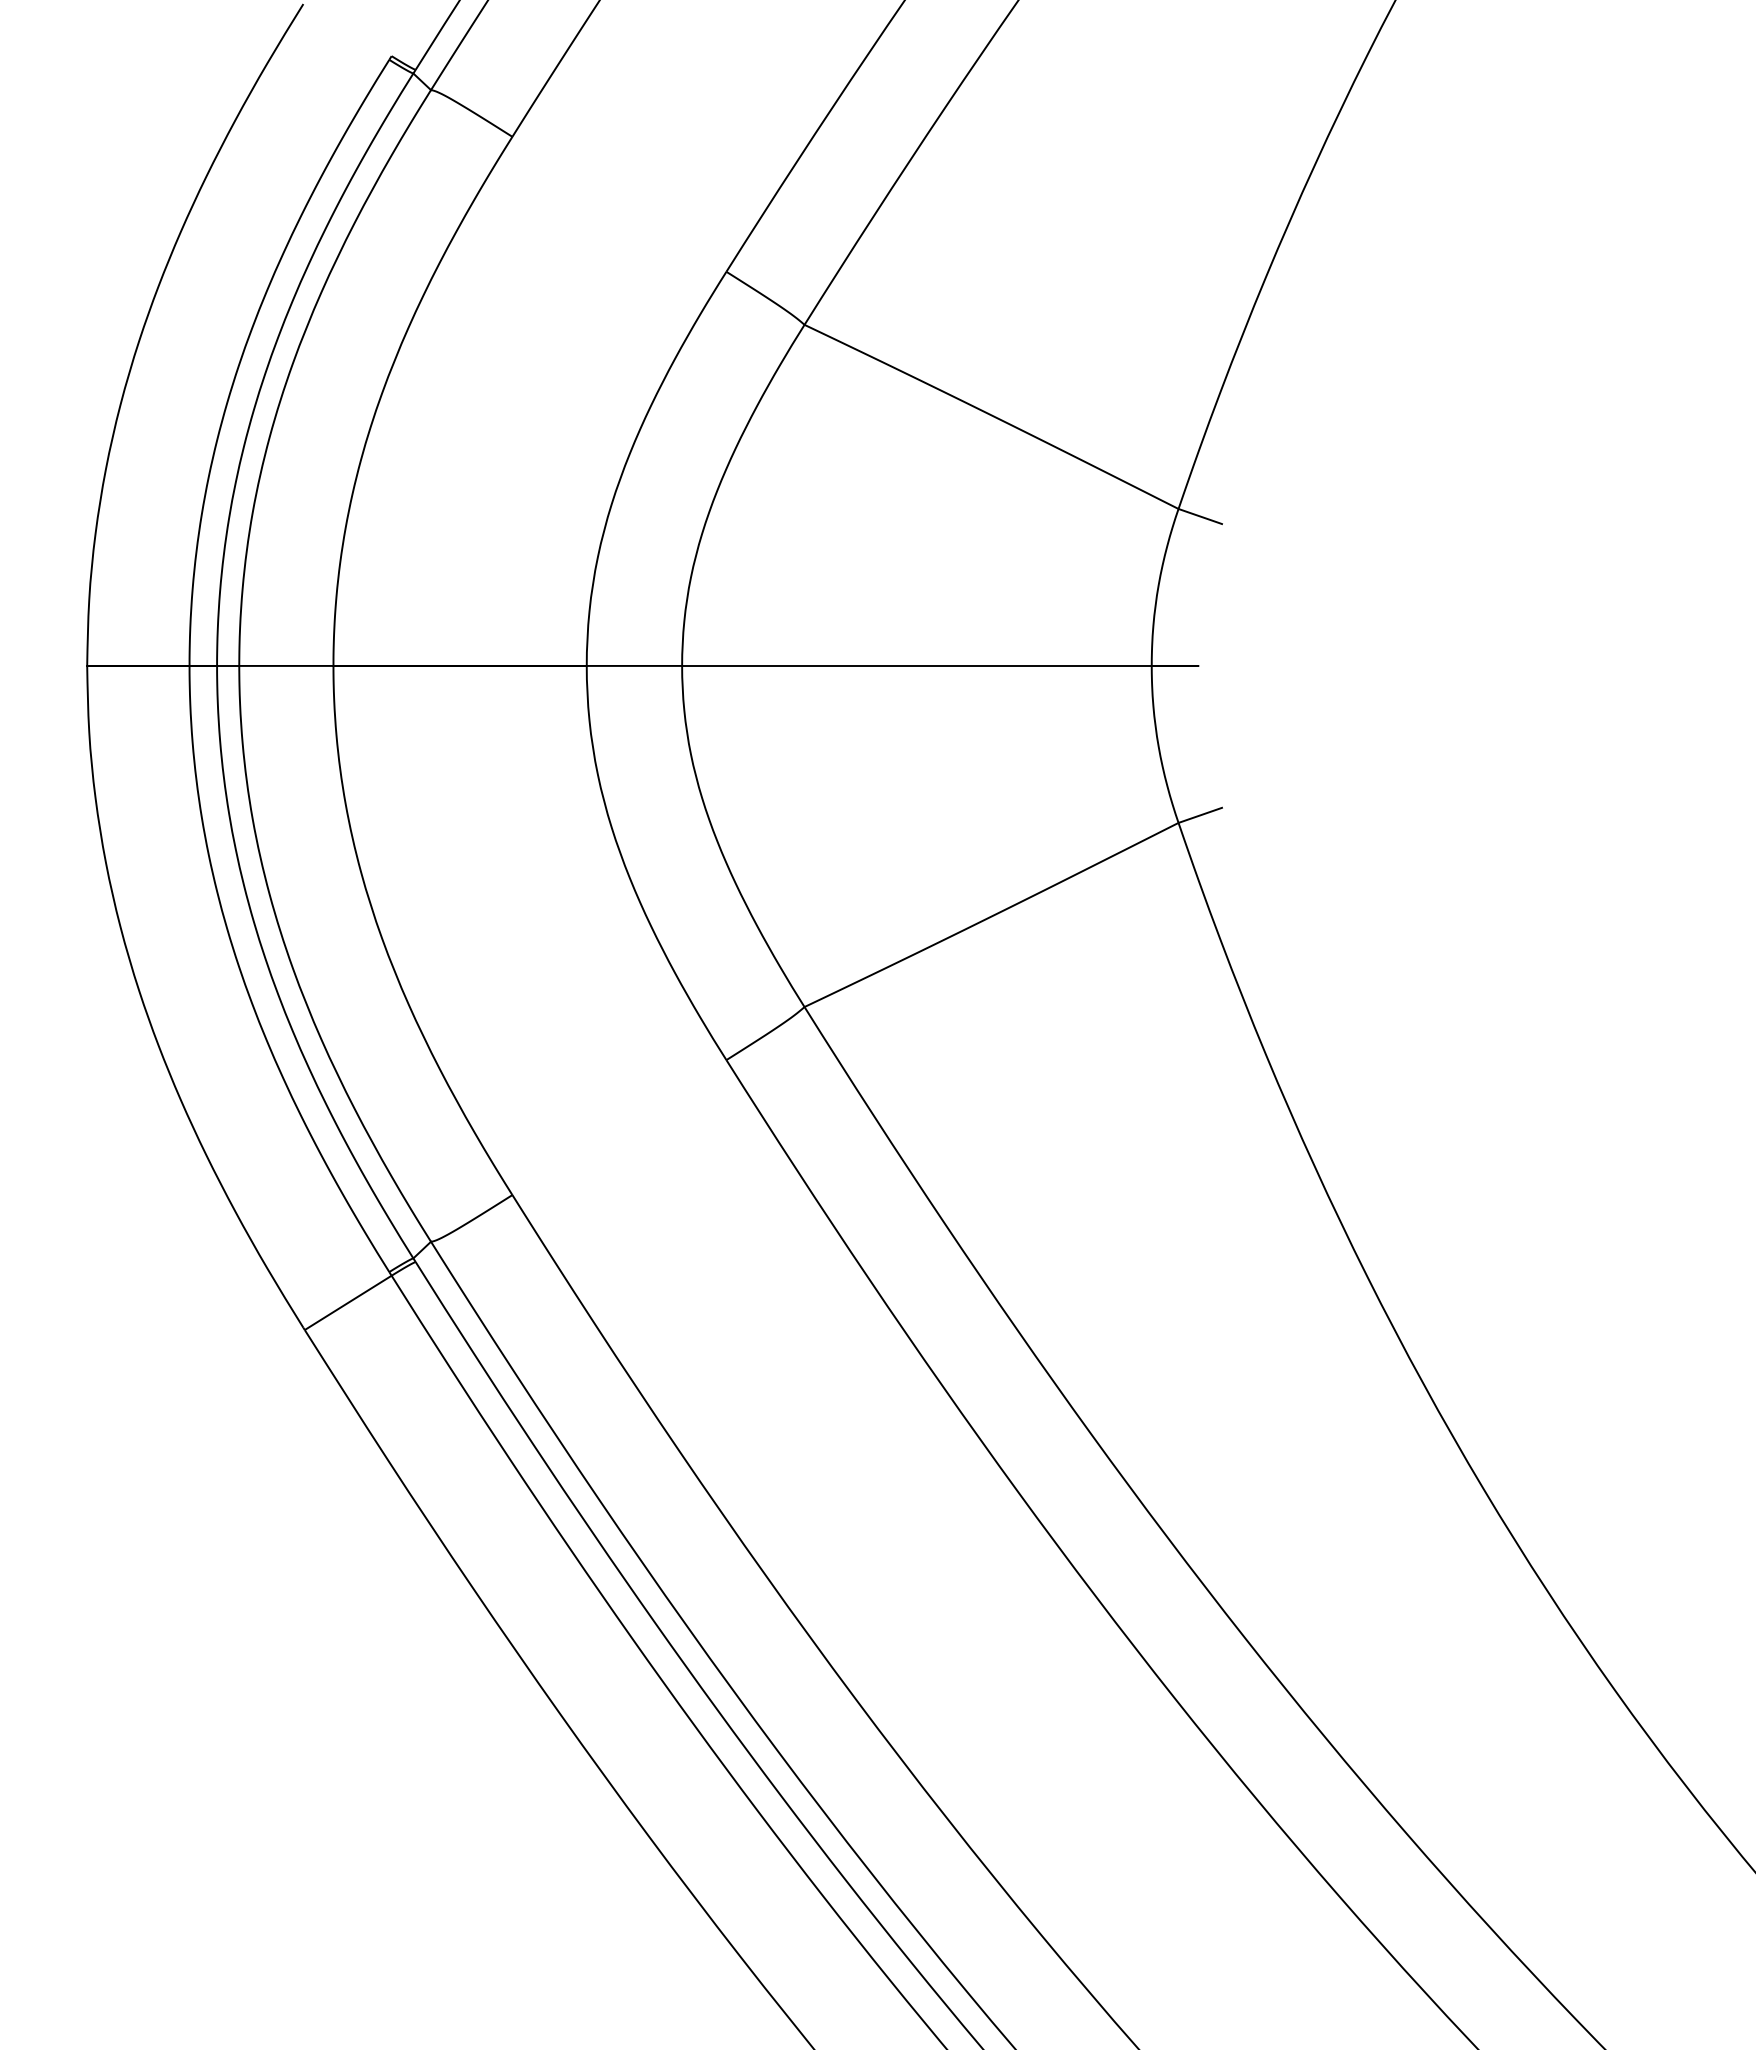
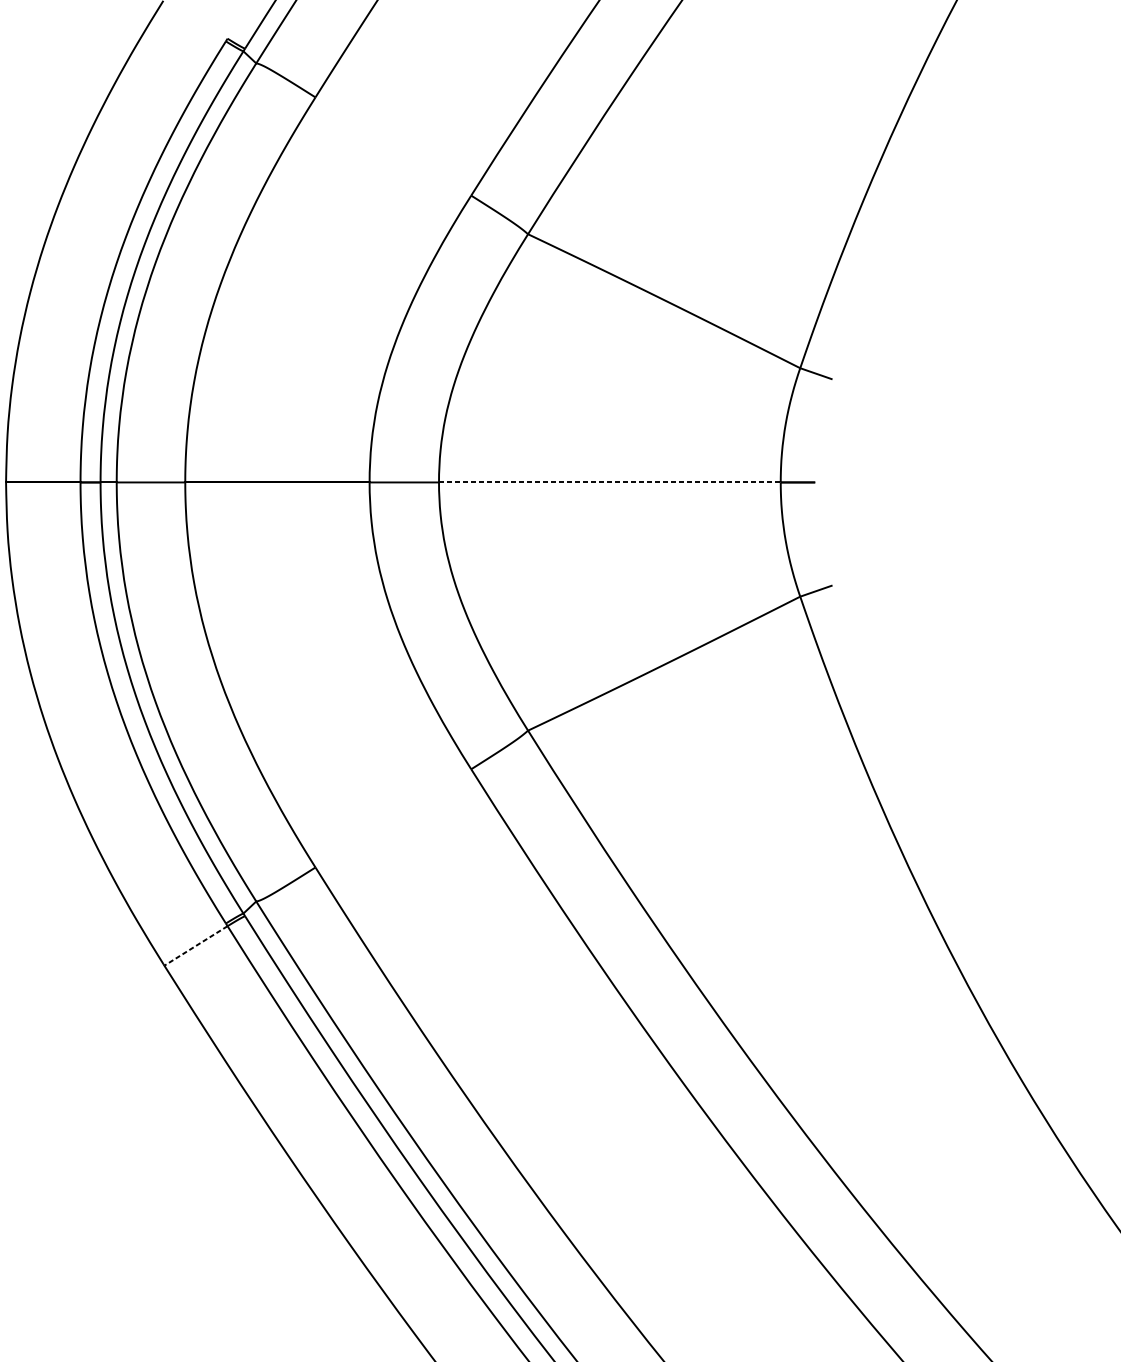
line: (916, 665) -> (609, 482), solid -> dashed
line: (348, 1302) -> (196, 945), solid -> dashed

